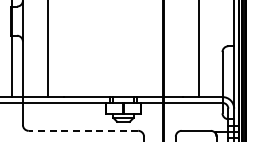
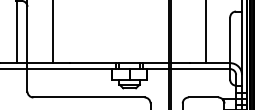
line: (83, 130) -> (89, 97), dashed -> solid

